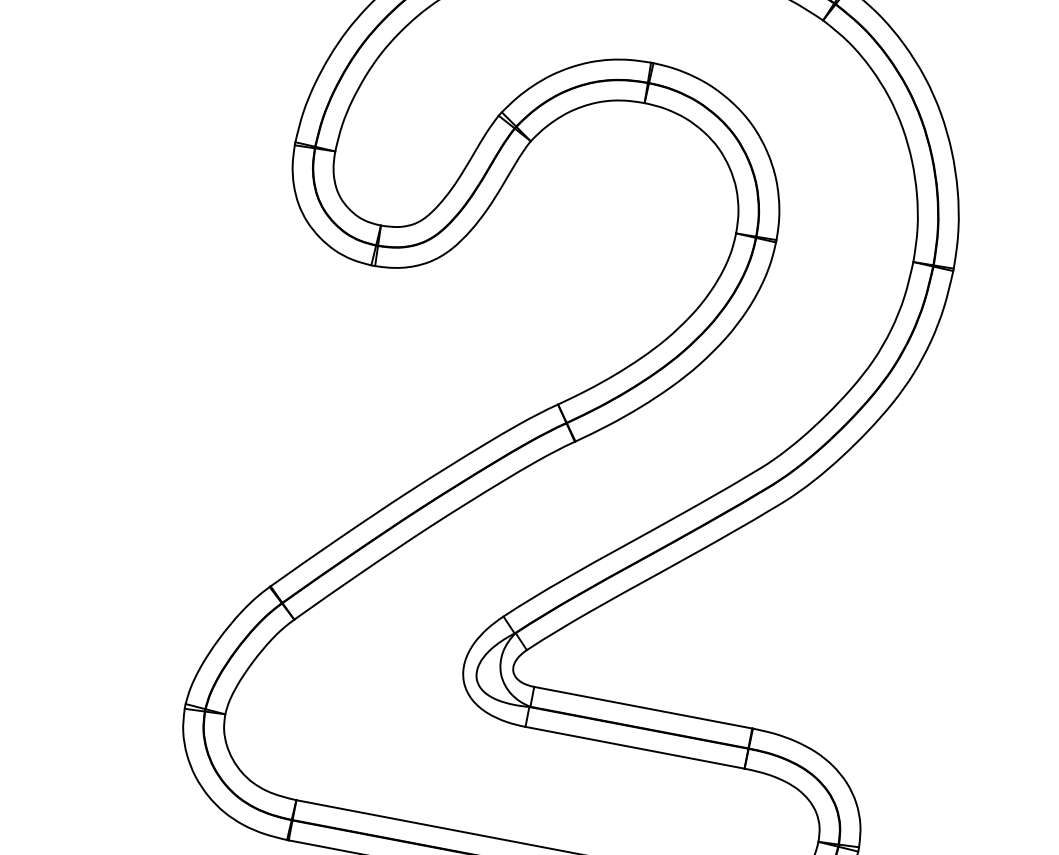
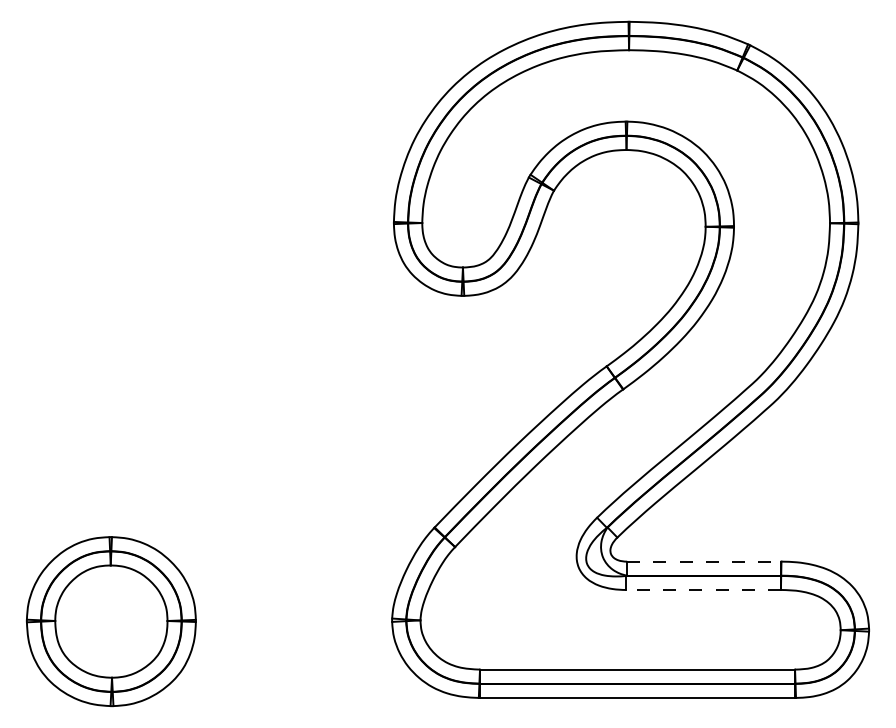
line: (643, 707) -> (704, 561), solid -> dashed
line: (634, 747) -> (703, 589), solid -> dashed

